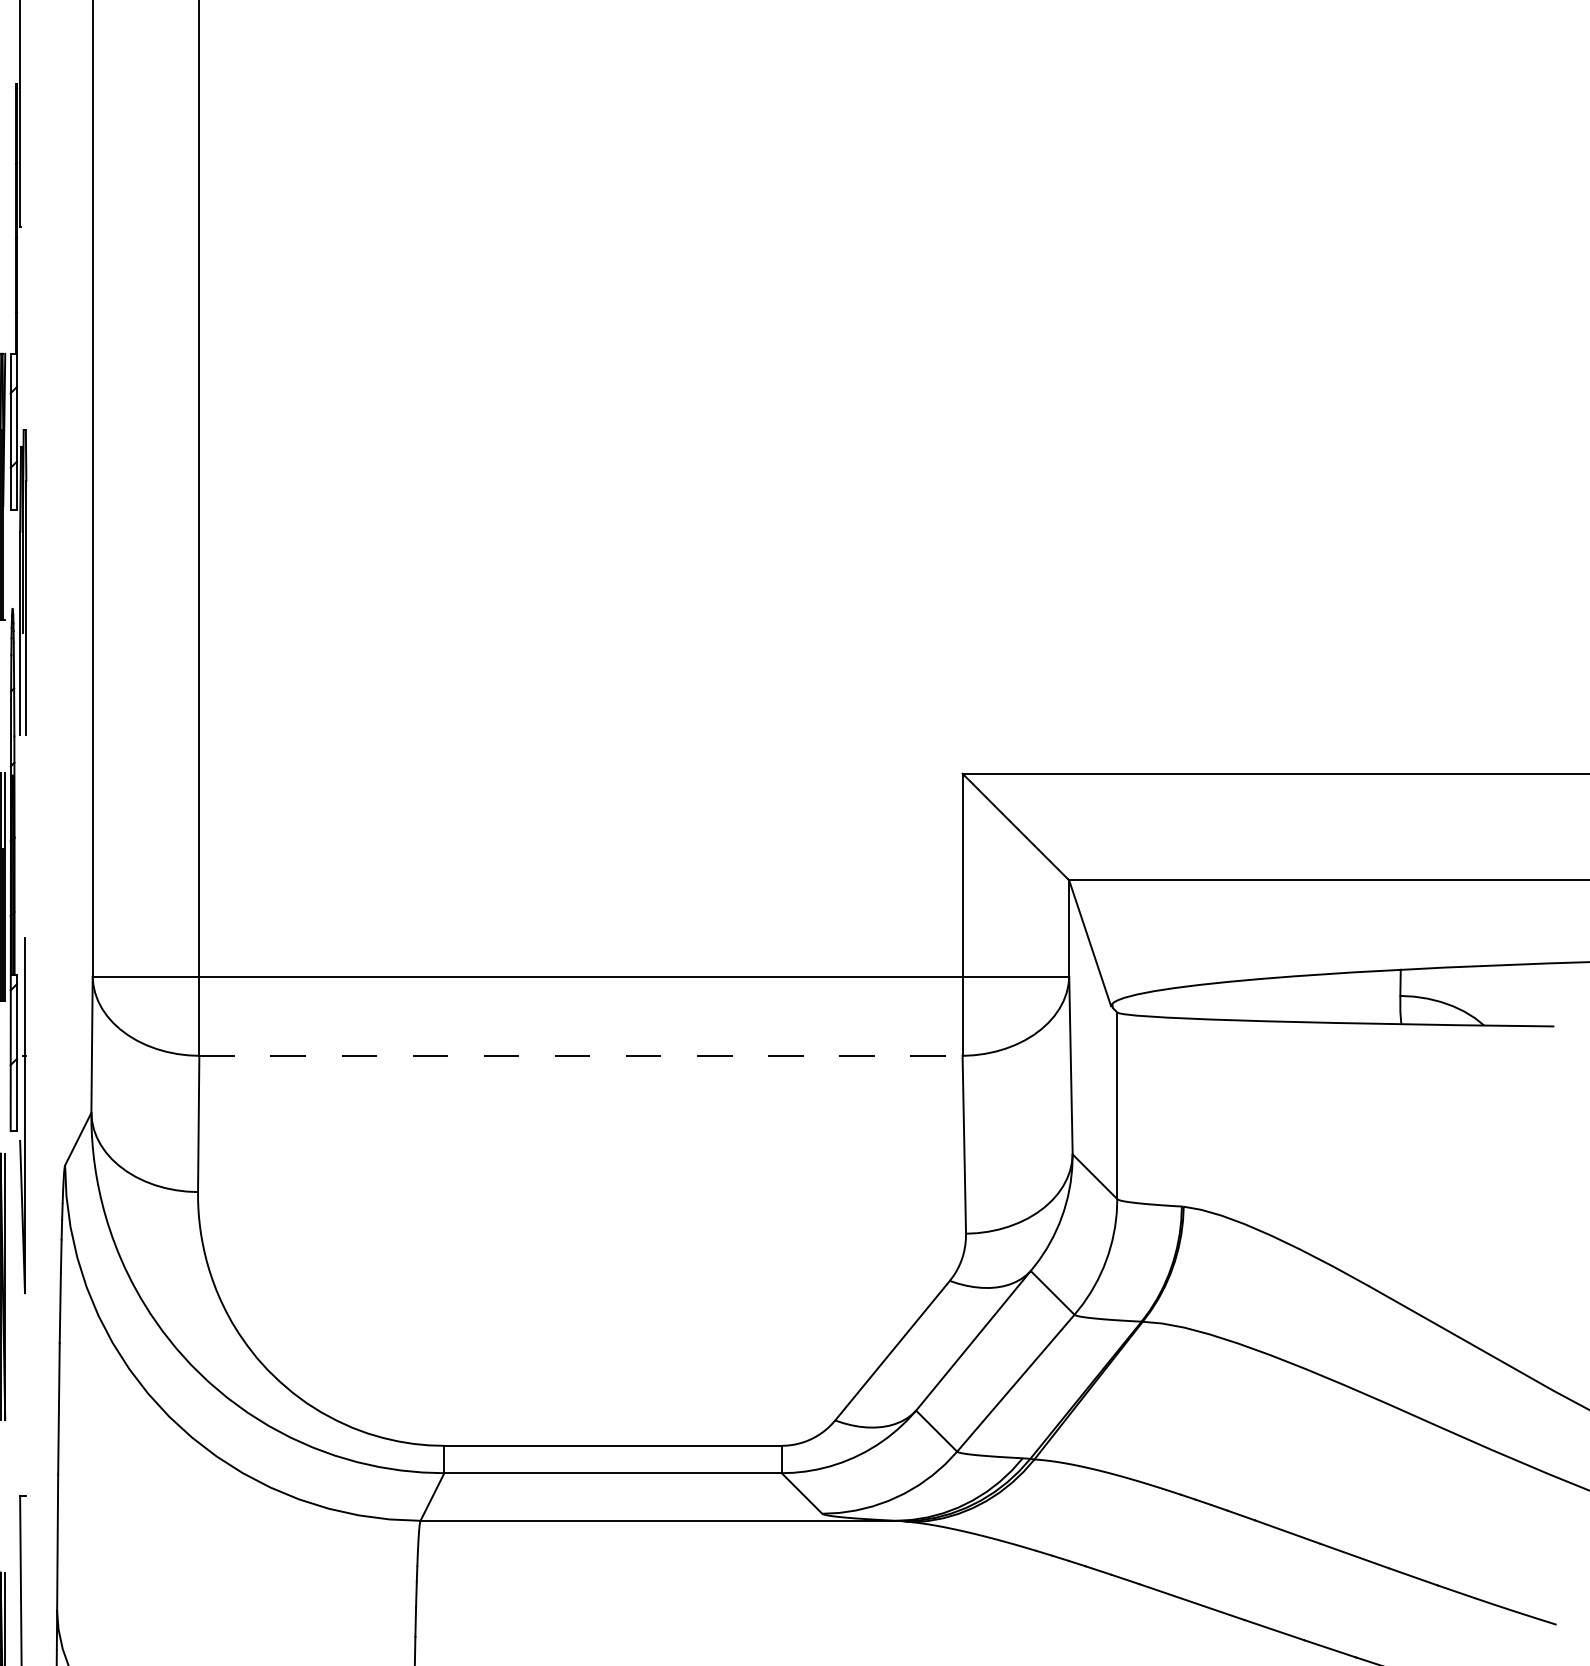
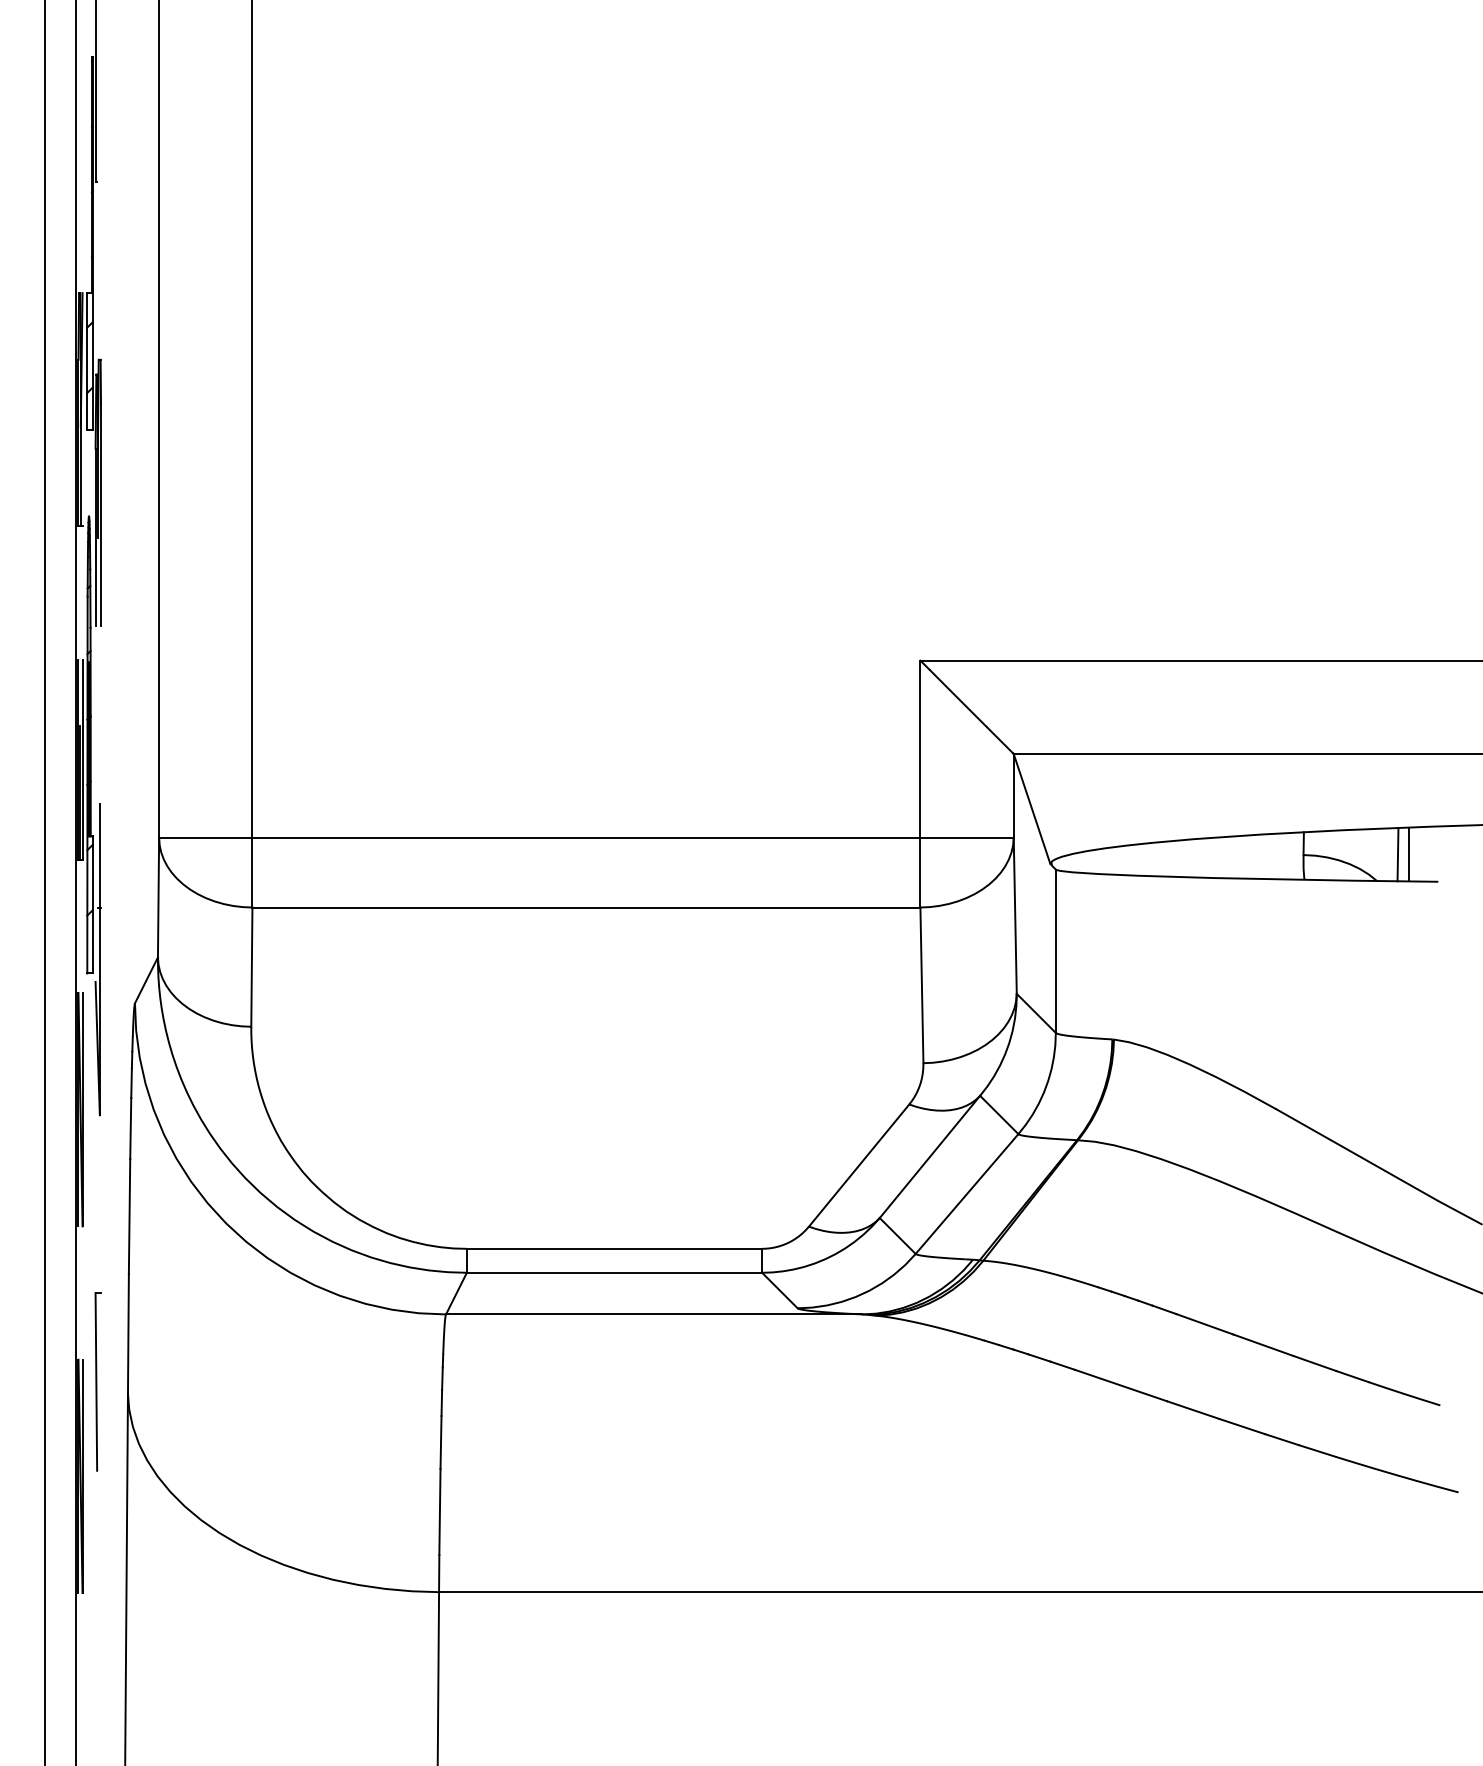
line: (1507, 995) -> (1397, 854), added
line: (1521, 995) -> (1409, 854), added
line: (581, 1055) -> (586, 907), dashed -> solid

